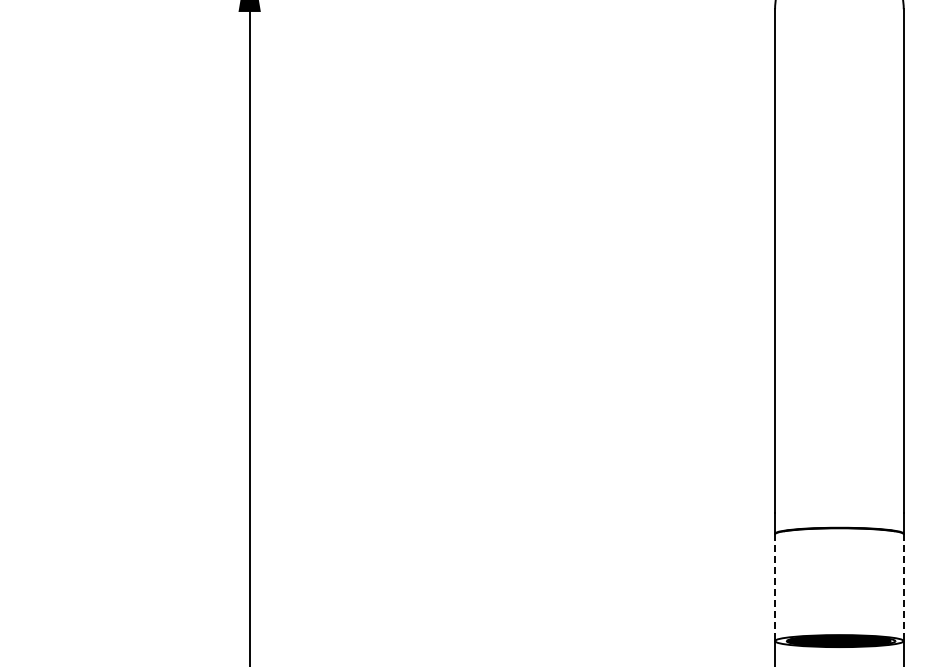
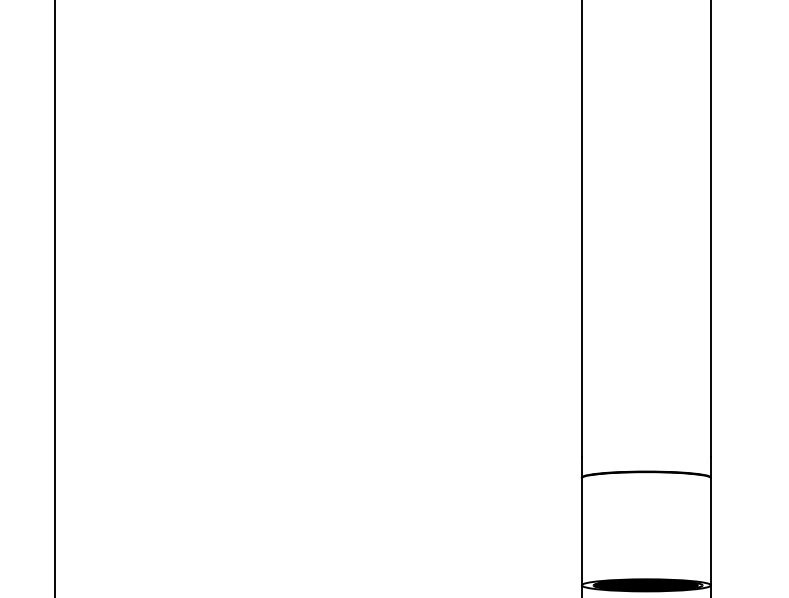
line: (775, 588) -> (582, 532), dashed -> solid
line: (903, 588) -> (710, 532), dashed -> solid

